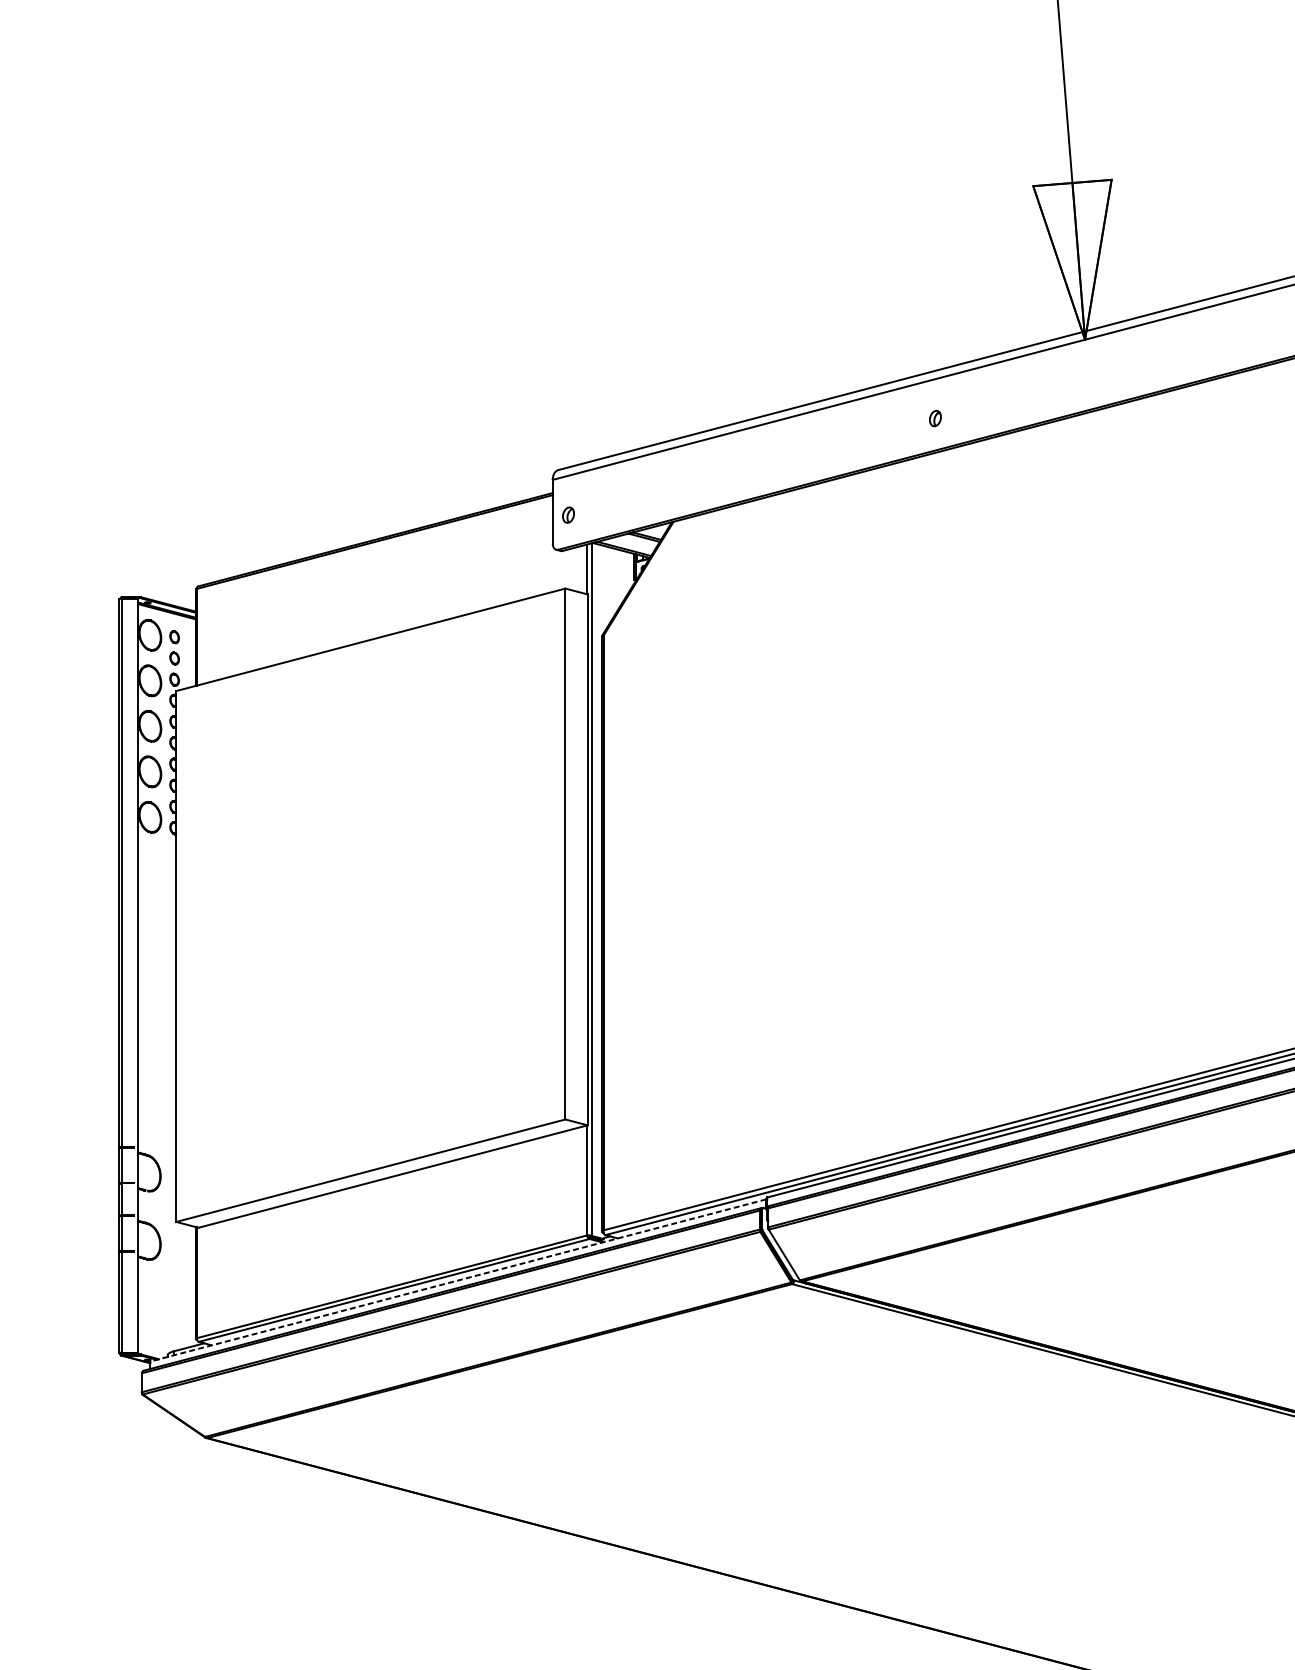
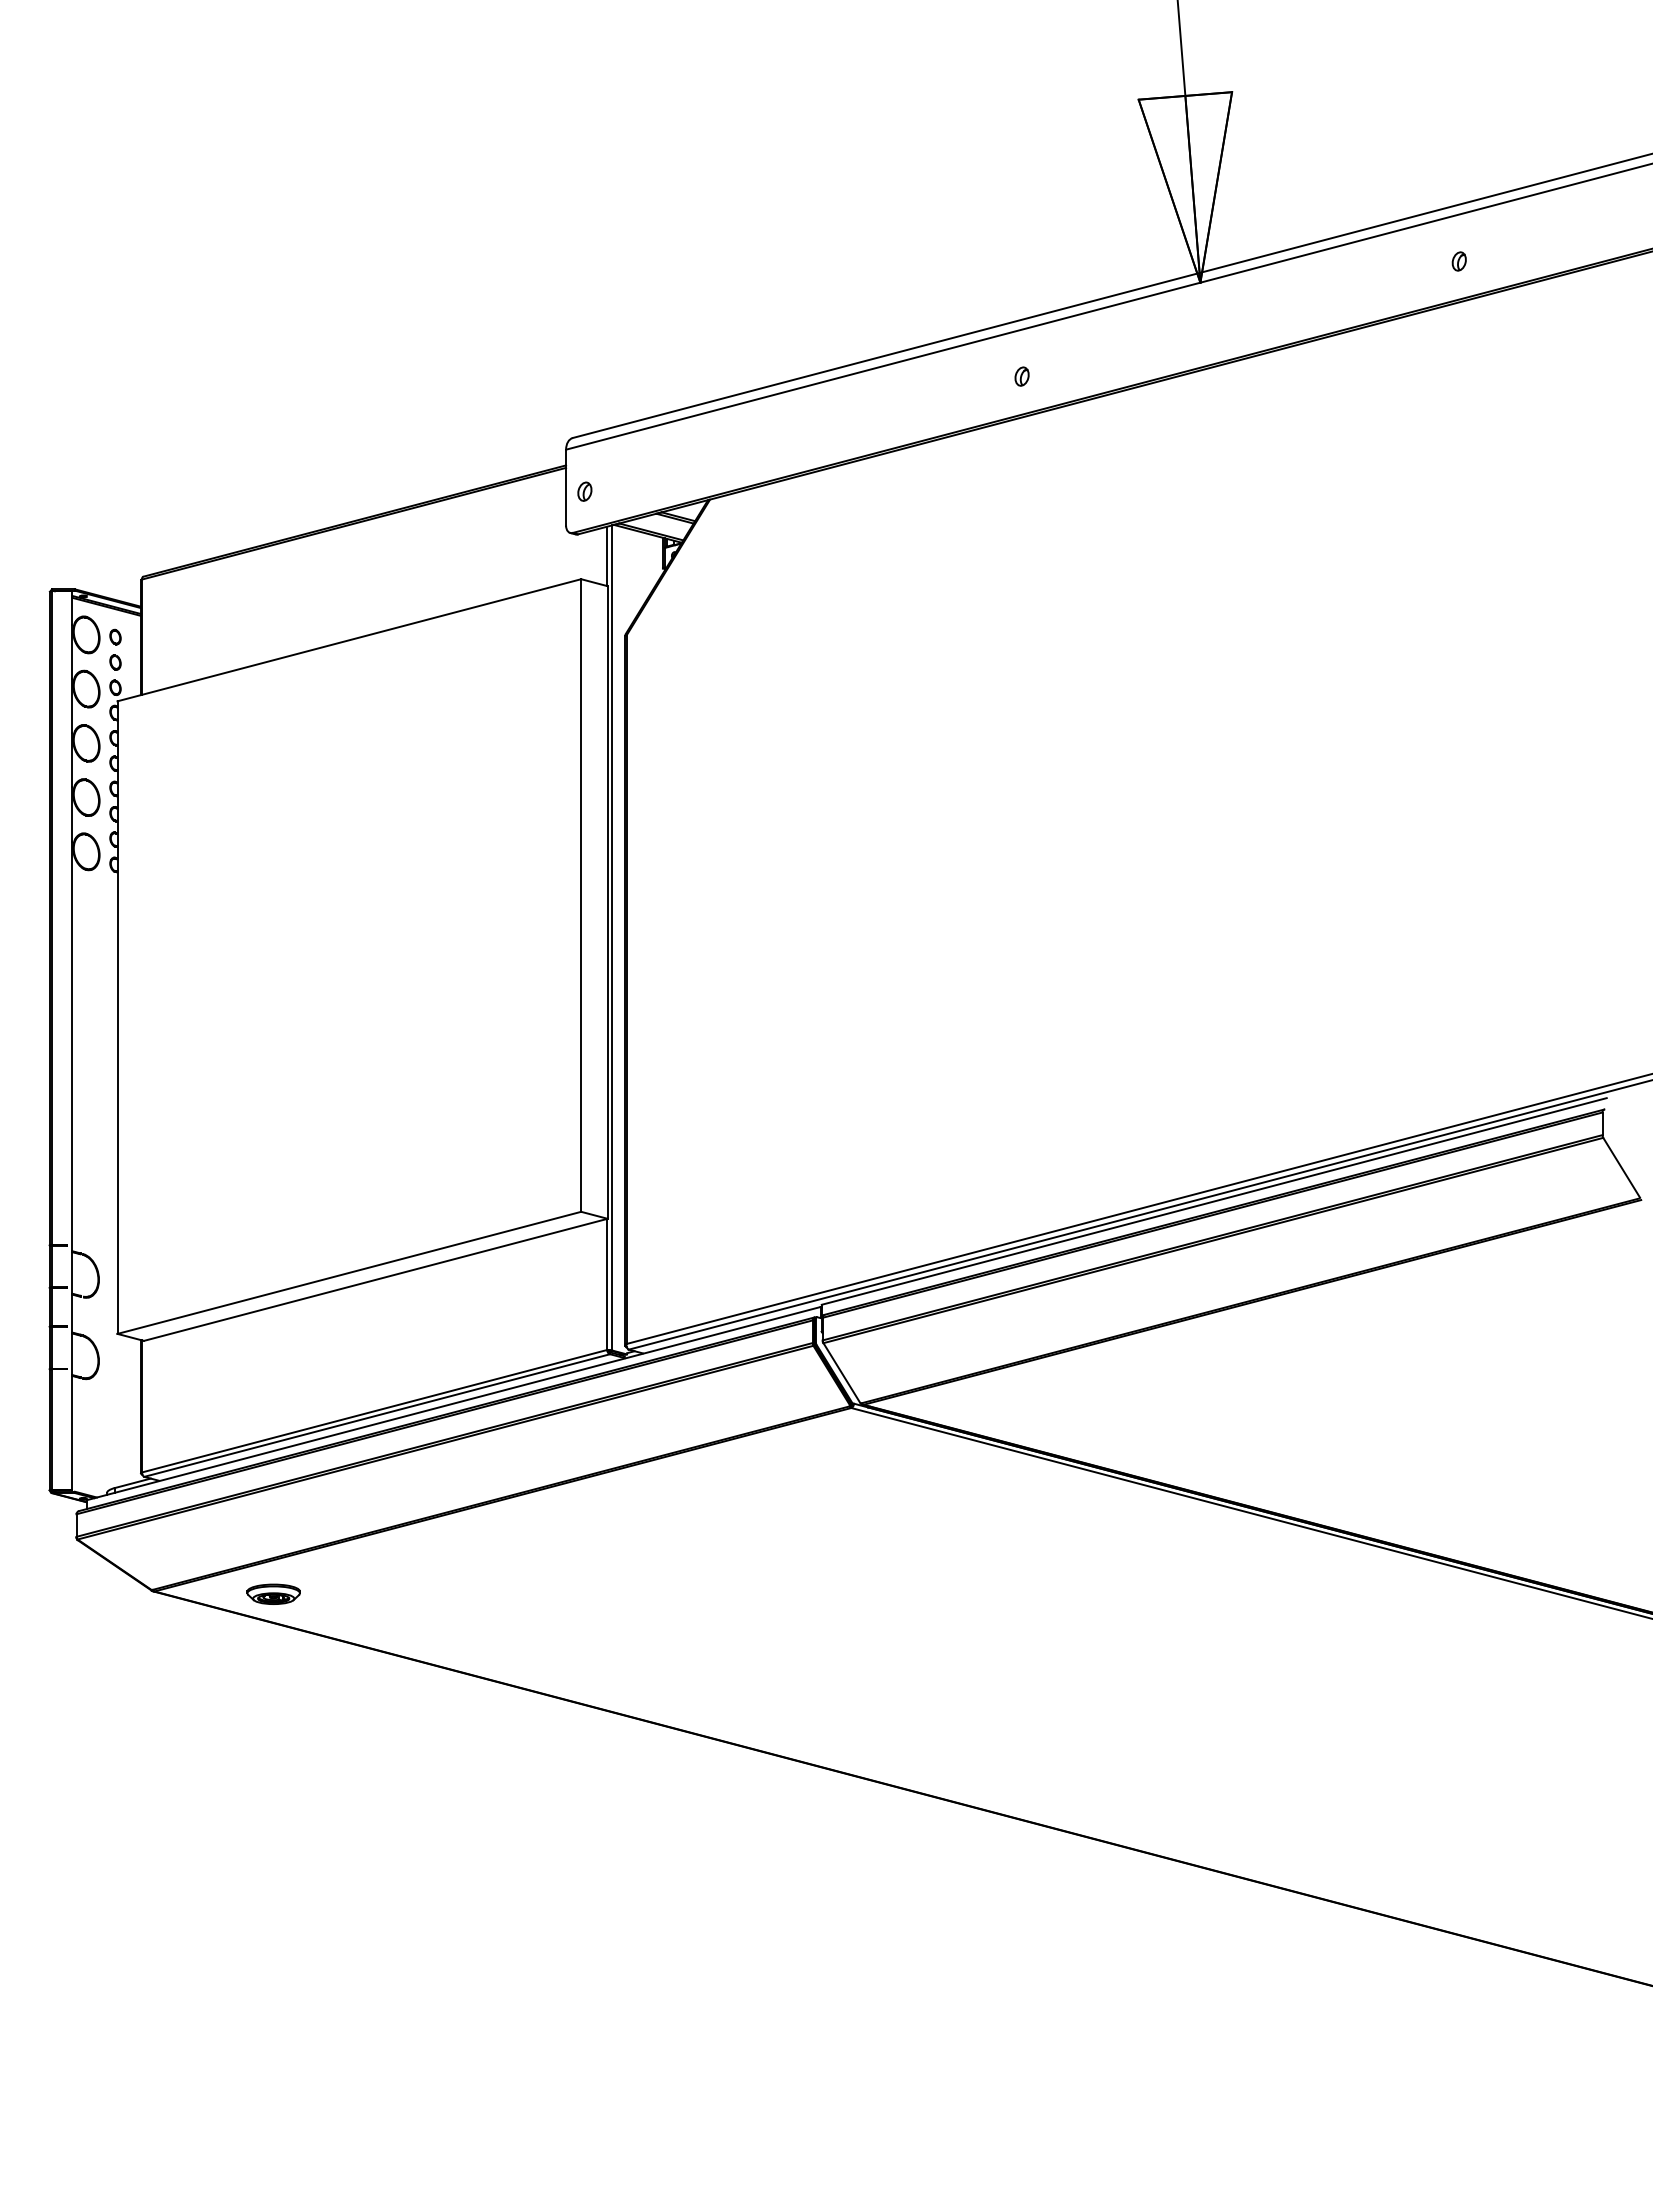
line: (458, 1280) -> (453, 1403), dashed -> solid
part: (307, 1439) -> (273, 1593), added

